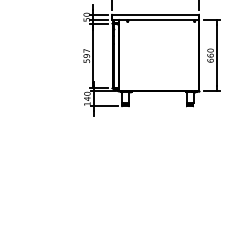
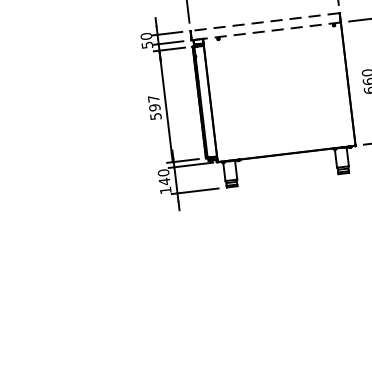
line: (155, 14) -> (264, 21), solid -> dashed
line: (155, 20) -> (266, 32), solid -> dashed

